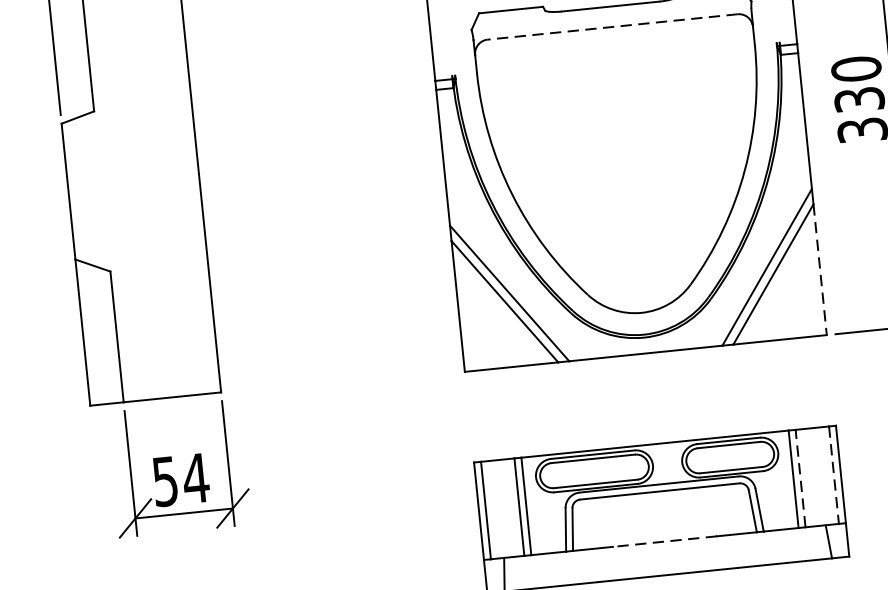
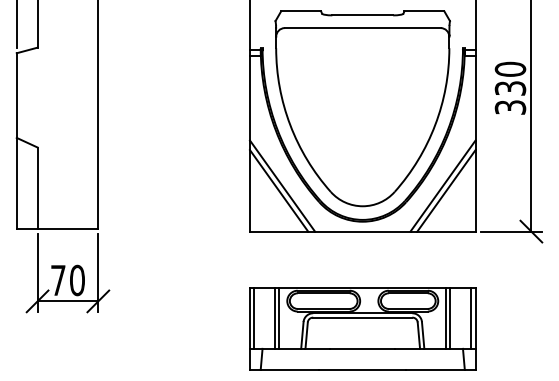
line: (612, 27) -> (362, 28), dashed -> solid
line: (819, 269) -> (475, 190), dashed -> solid
line: (834, 475) -> (471, 318), dashed -> solid
line: (800, 476) -> (450, 317), dashed -> solid
text: (181, 479) -> (68, 280), 54 -> 70
line: (664, 541) -> (362, 348), dashed -> solid

